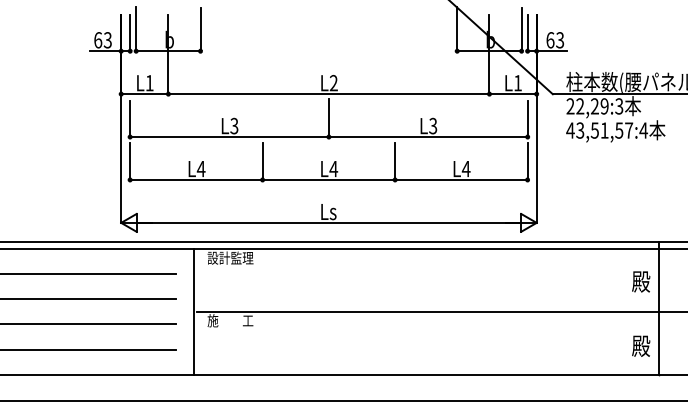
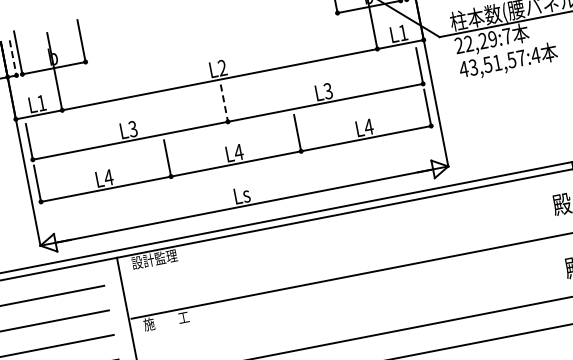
line: (130, 33) -> (13, 58), solid -> dashed
text: (619, 106) -> (507, 36), 22,29:3 -> 22,29:7
line: (328, 118) -> (224, 103), solid -> dashed

